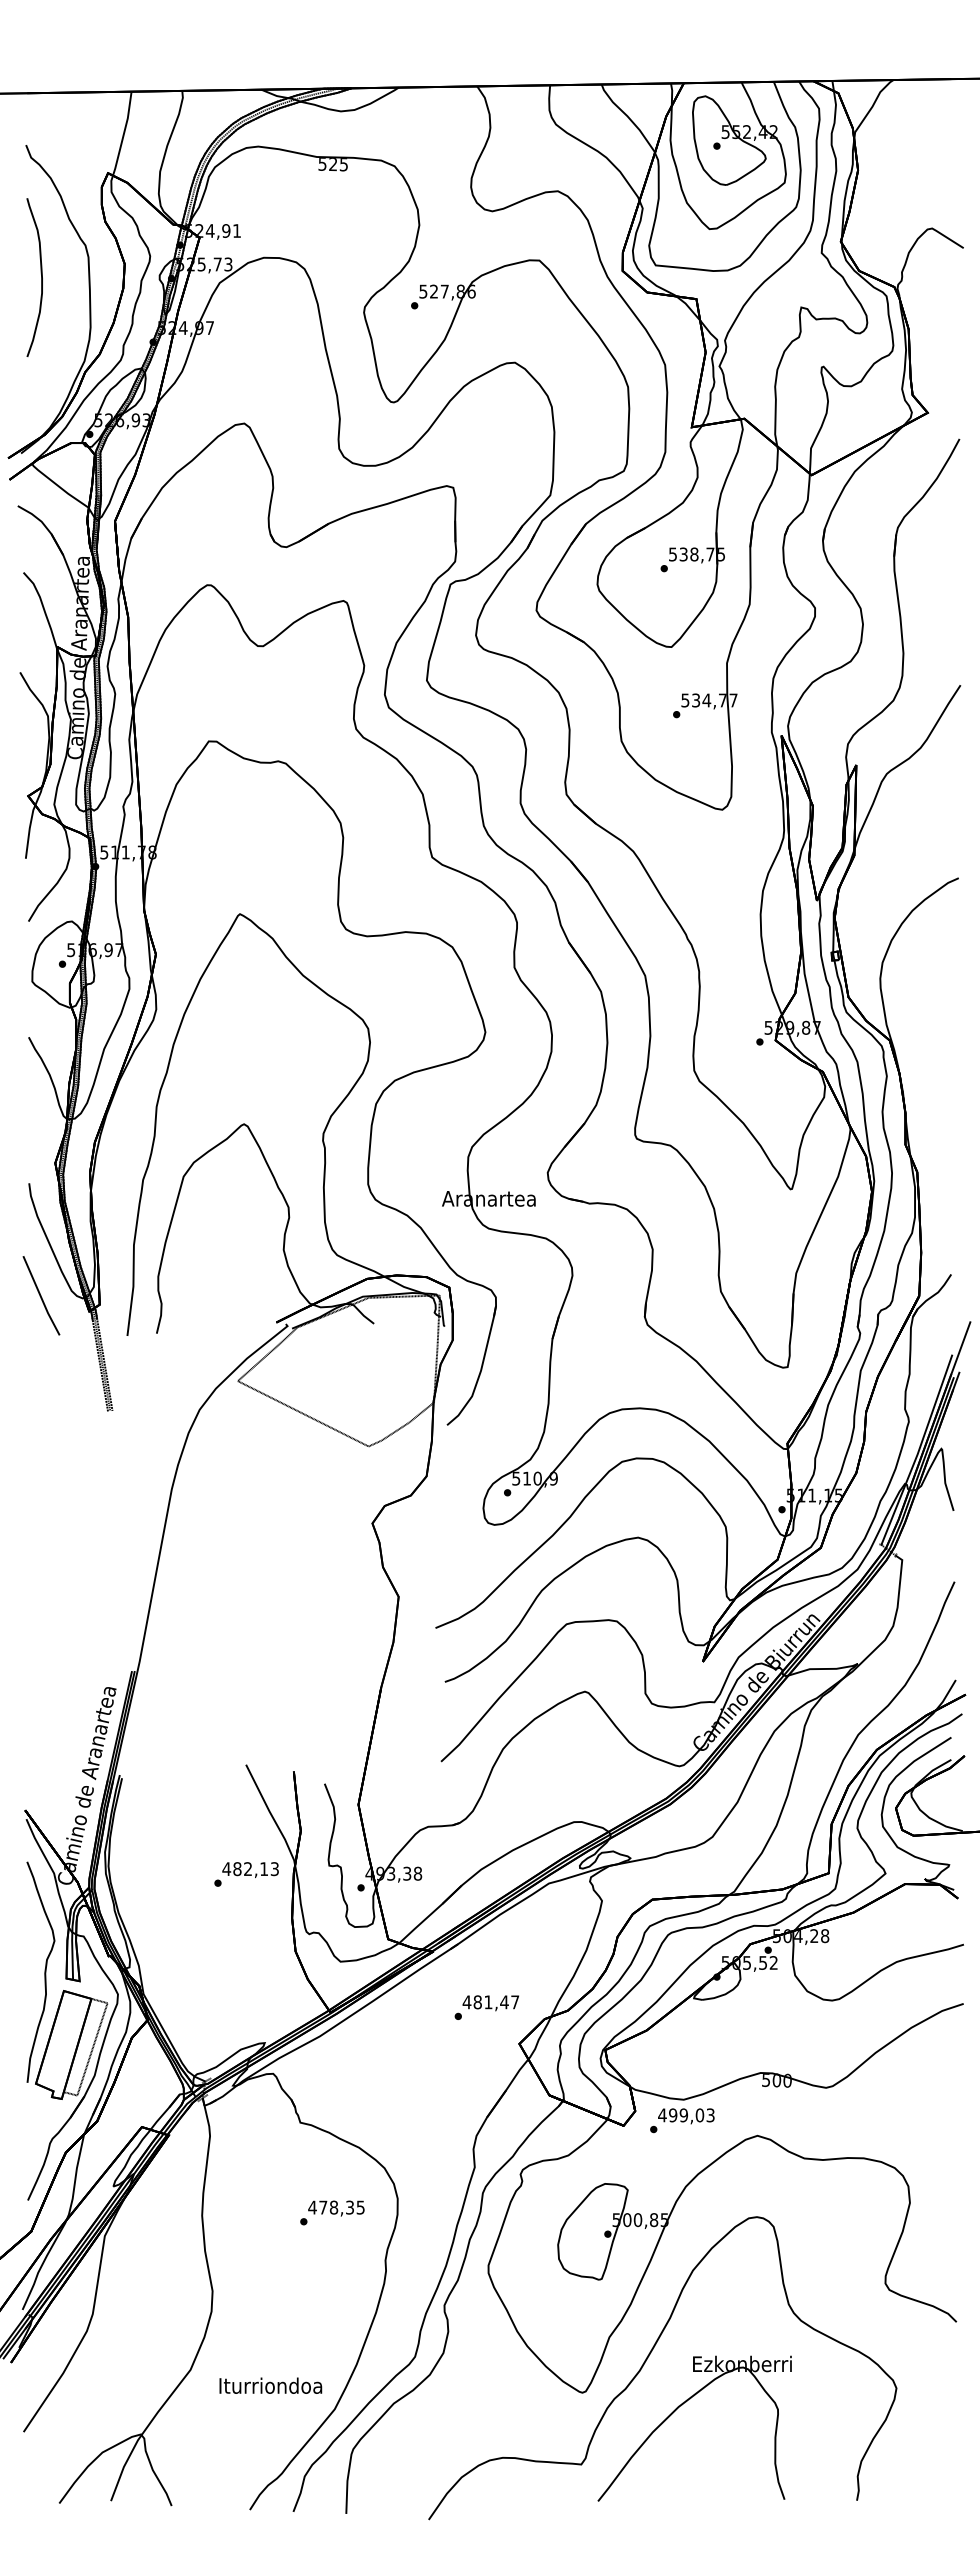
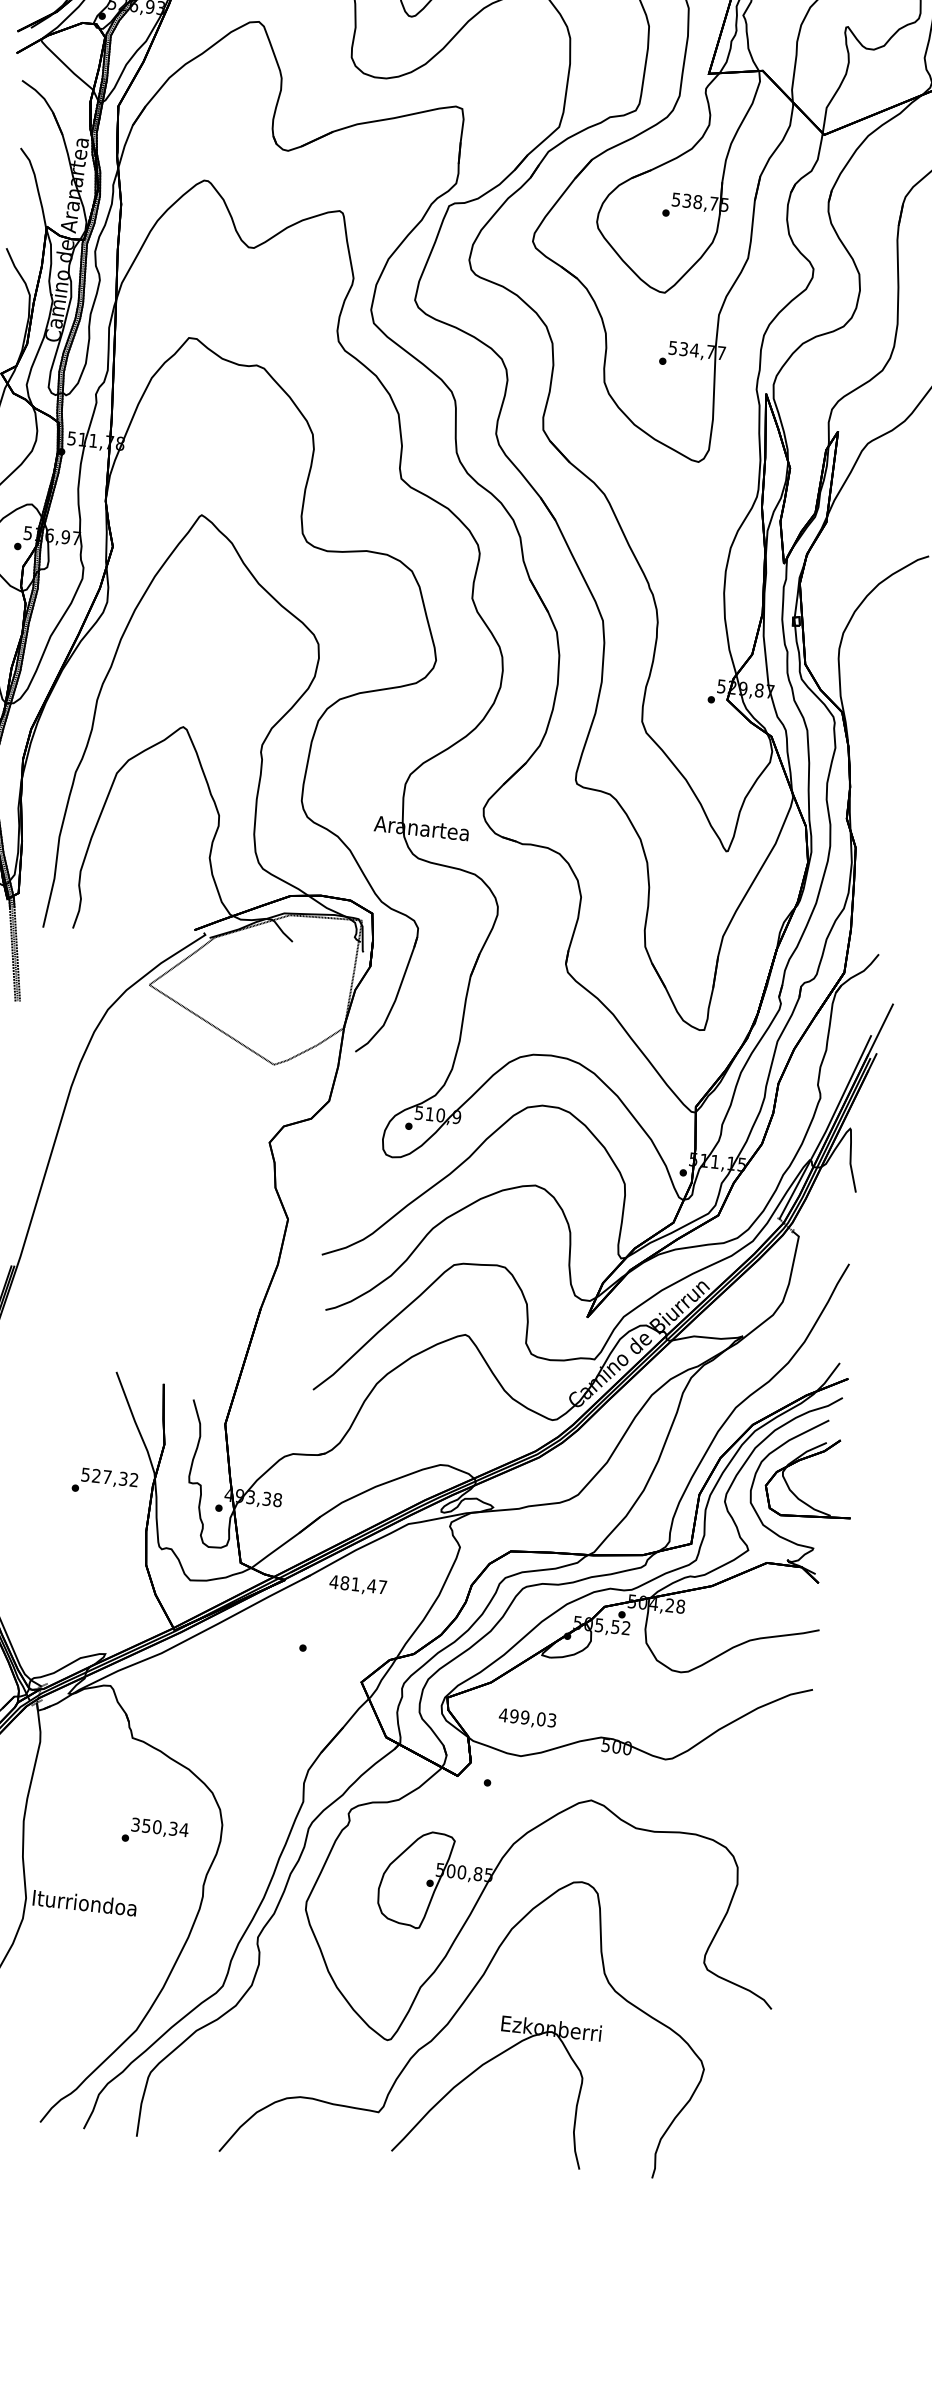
text: (250, 1869) -> (109, 1477), 482,13 -> 527,32
text: (490, 2003) -> (357, 1585), moved
text: (686, 2116) -> (527, 1718), moved
text: (336, 2207) -> (159, 1827), 478,35 -> 350,34
text: (270, 2385) -> (84, 1902), moved

